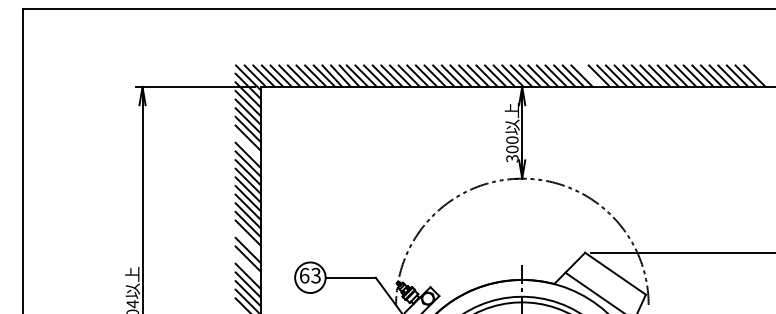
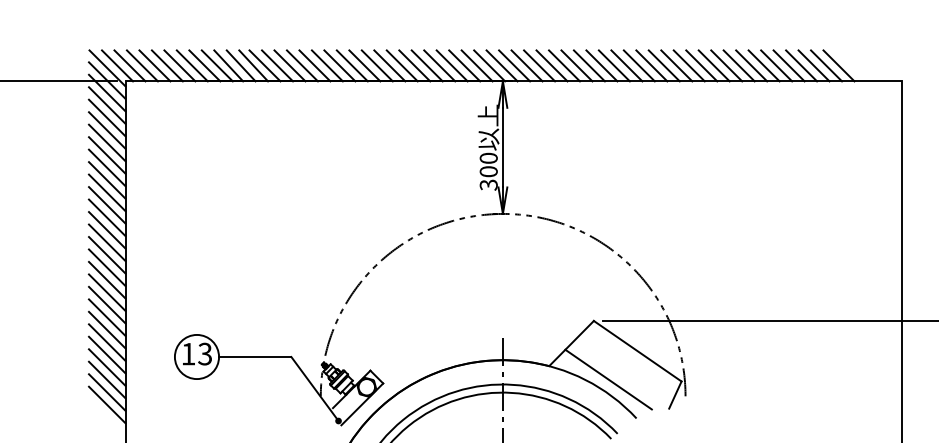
line: (590, 75) -> (601, 64), added
line: (247, 146) -> (106, 167), added
line: (247, 241) -> (106, 304), added
line: (247, 267) -> (106, 342), added
text: (304, 275) -> (188, 353), 63 -> 13

